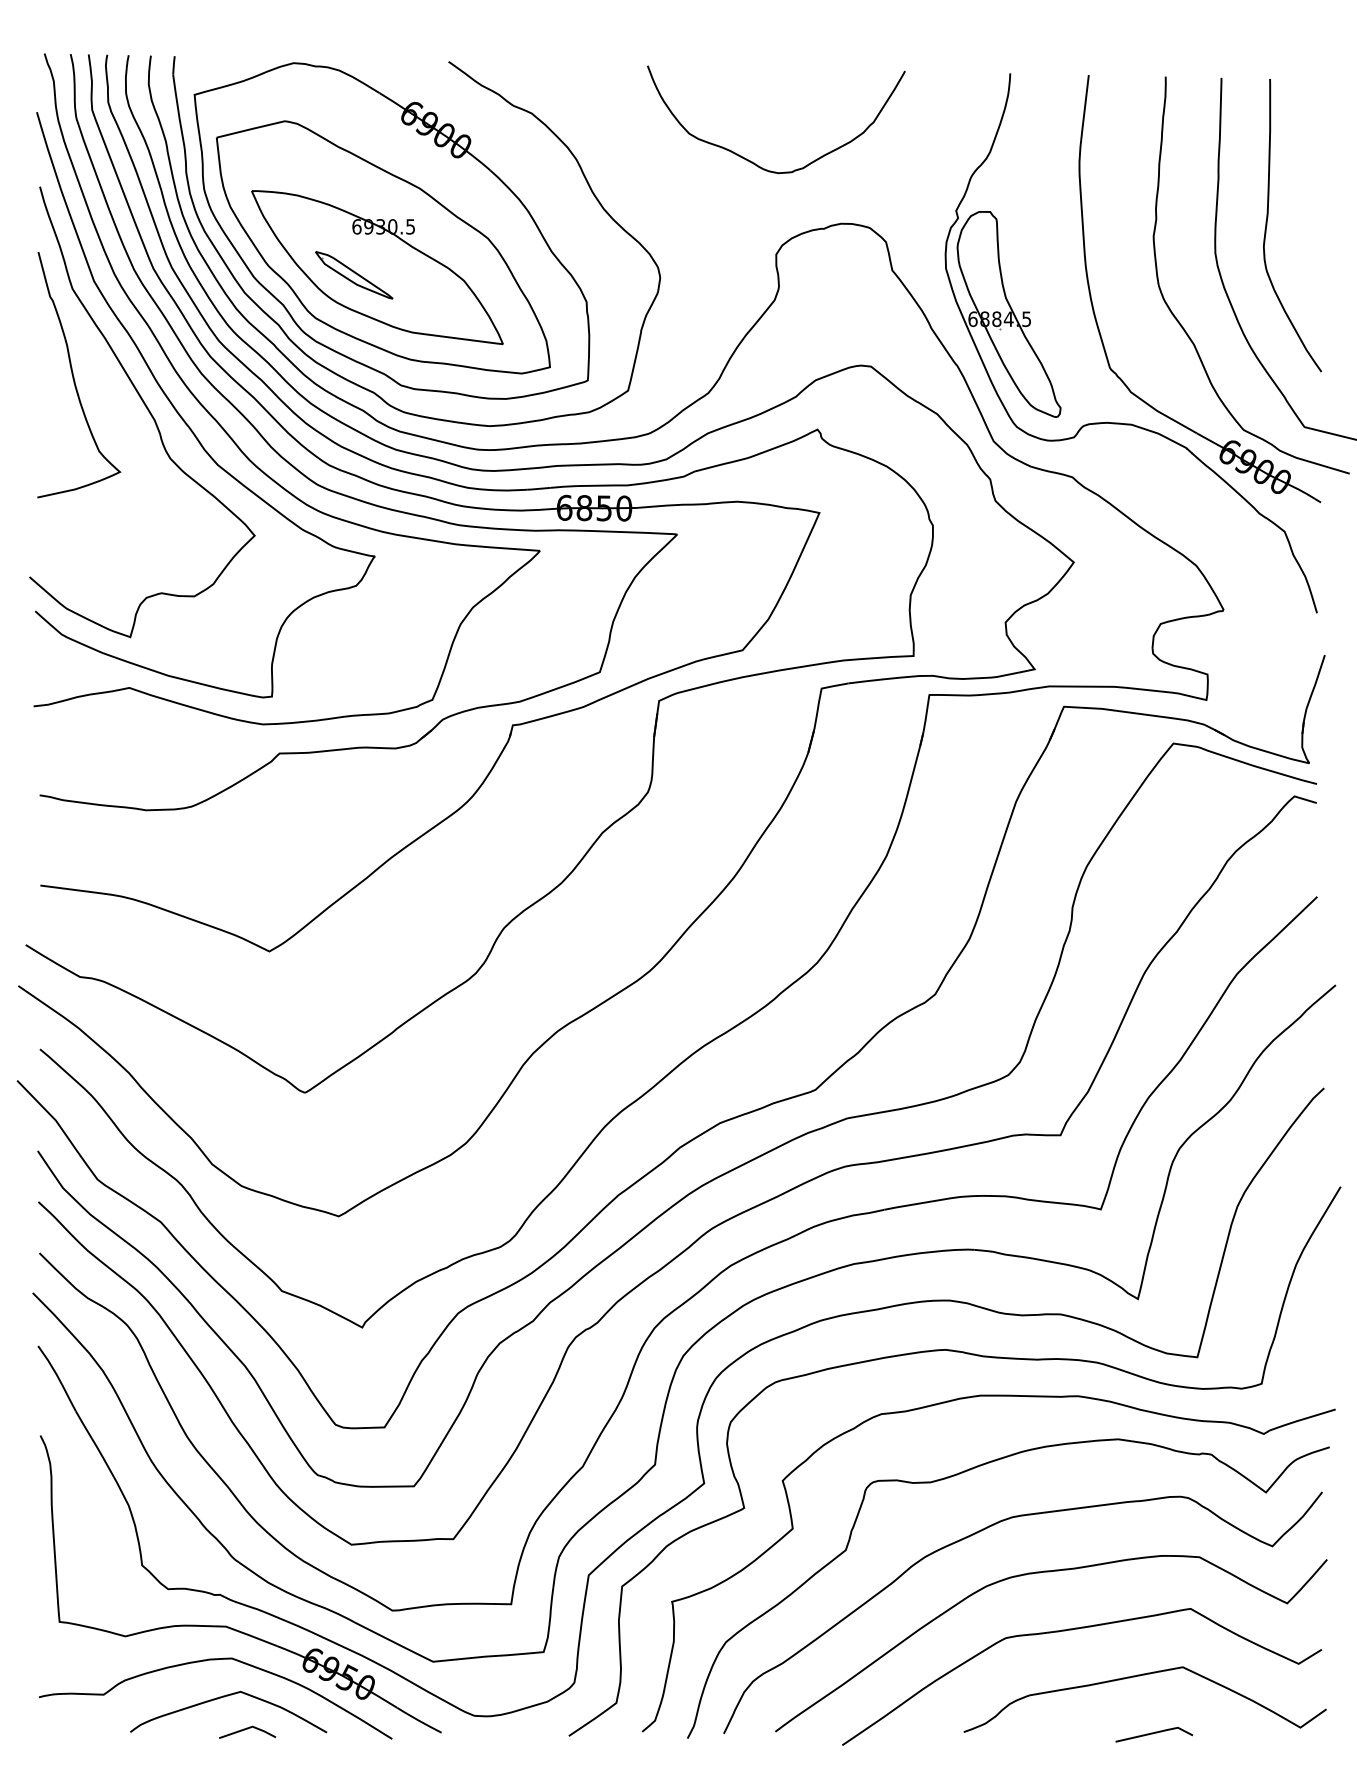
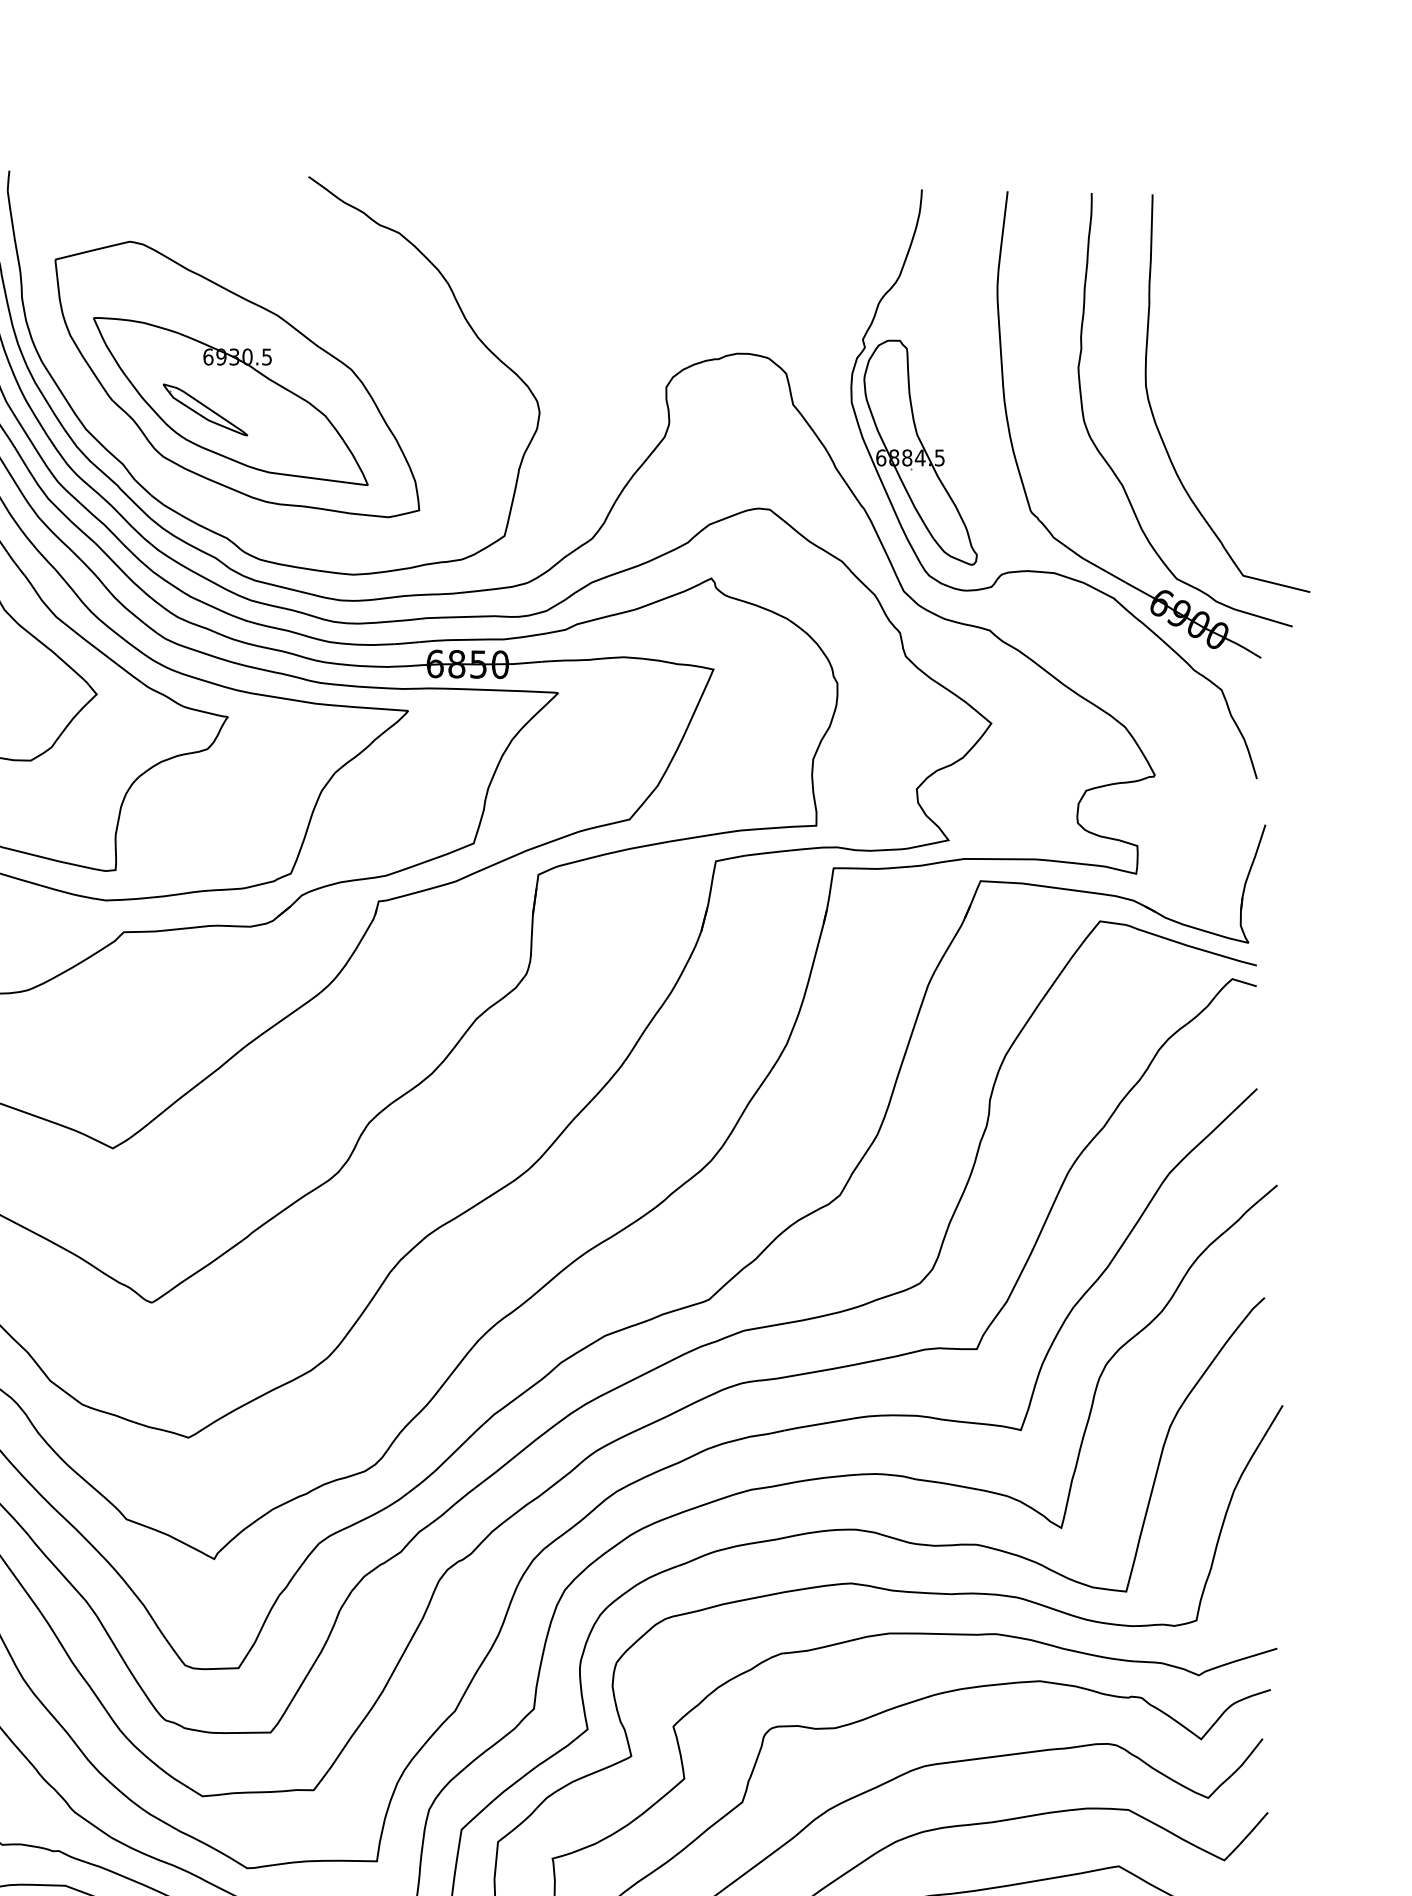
curve: (754, 162) -> (642, 286), removed
curve: (1267, 225) -> (1202, 355), removed
part: (391, 230) -> (246, 361), removed

